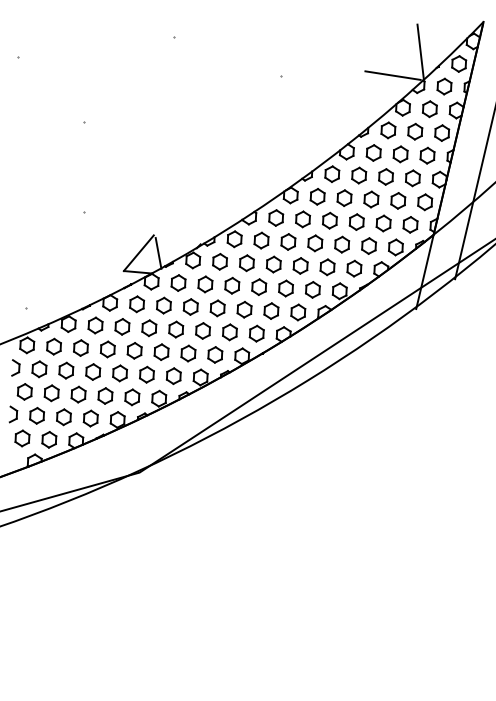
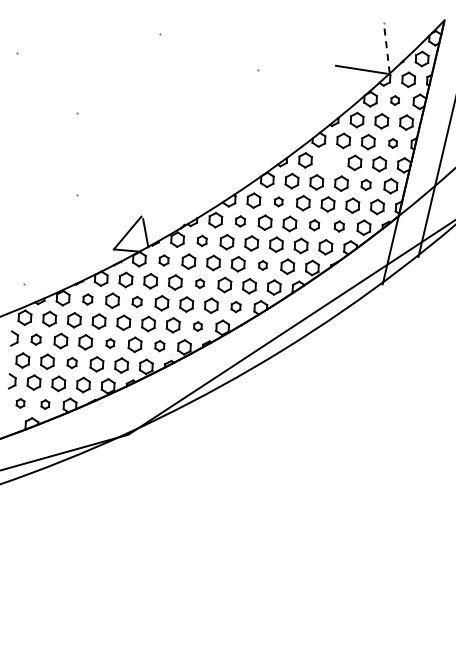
line: (420, 51) -> (386, 47), solid -> dashed
part: (429, 109) -> (394, 100), size x0.6
part: (426, 155) -> (392, 143), size x0.6
part: (358, 175) -> (329, 161), removed
part: (397, 200) -> (365, 184), size x0.7
part: (302, 218) -> (278, 201), size x0.6
part: (261, 240) -> (240, 221), size x0.7
part: (342, 245) -> (314, 225), size x0.7
part: (369, 246) -> (339, 226), size x0.7
part: (219, 261) -> (201, 240), size x0.7
part: (177, 283) -> (163, 260), size x0.7
part: (285, 288) -> (262, 265), size x0.6
part: (217, 308) -> (199, 283), size x0.6
part: (95, 325) -> (87, 299), size x0.7
part: (148, 327) -> (136, 301), size x0.7
part: (256, 333) -> (235, 306), size x0.7
part: (214, 354) -> (197, 326), size x0.6
part: (38, 368) -> (35, 339), size x0.7
part: (120, 373) -> (110, 343), size x0.6
part: (173, 375) -> (159, 345), size x0.7
part: (77, 394) -> (71, 362), size x0.7
part: (22, 438) -> (20, 403), size x0.6
part: (49, 439) -> (45, 404), size x0.6

